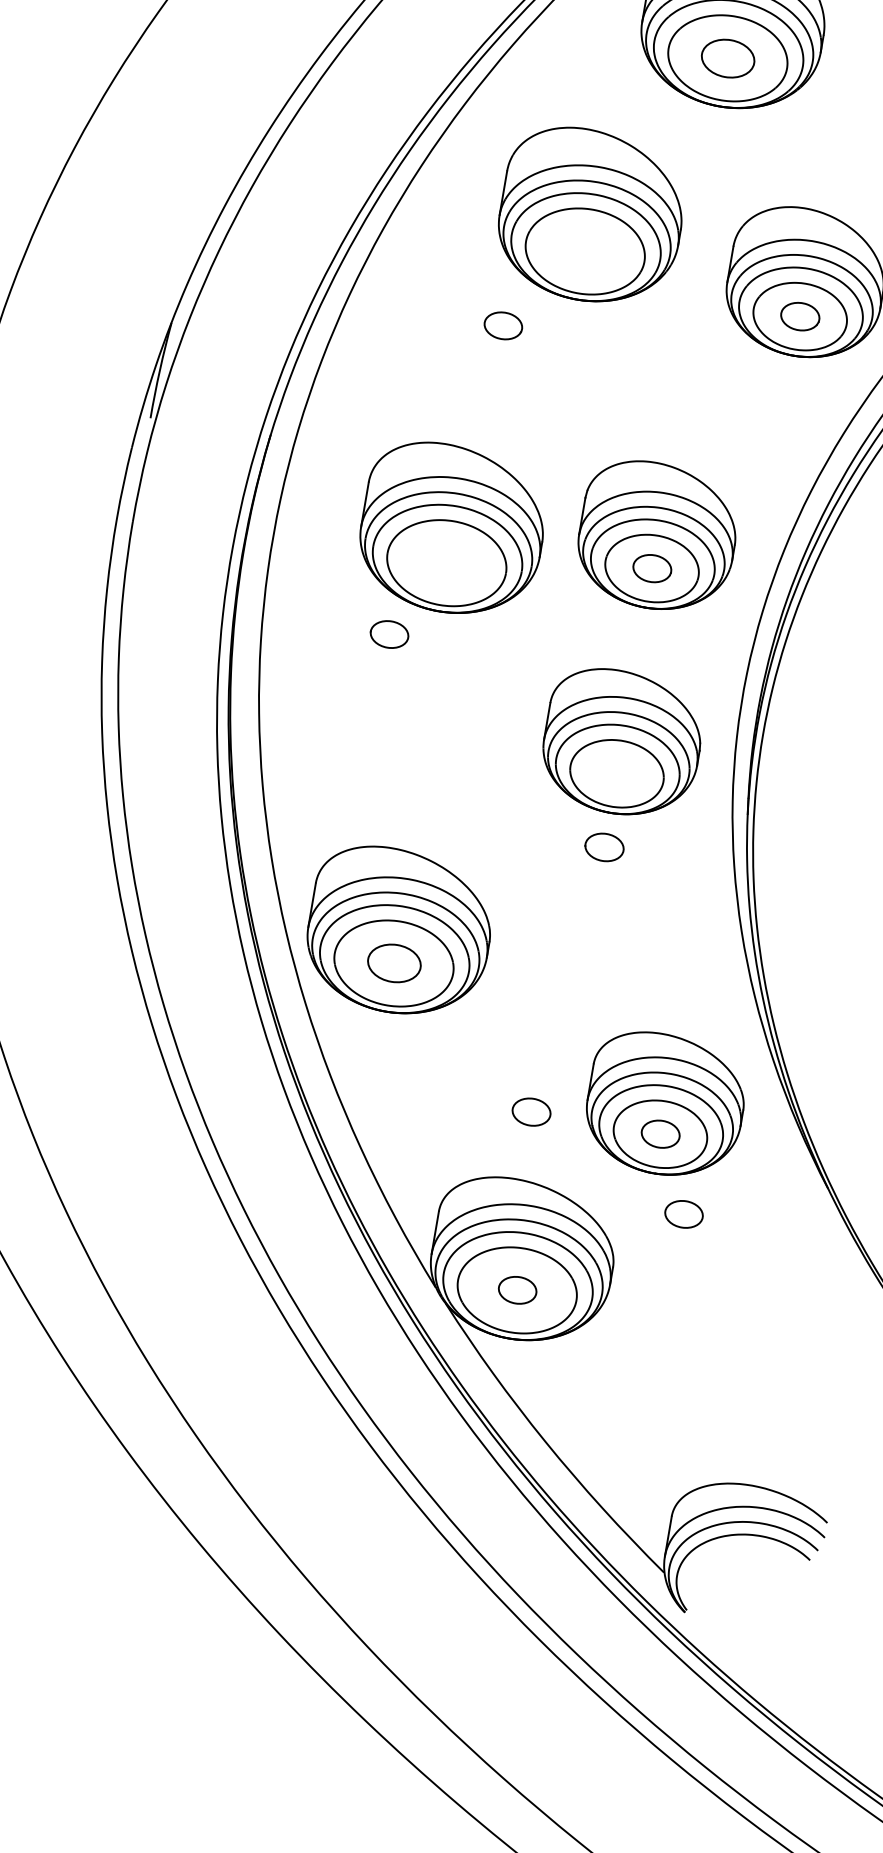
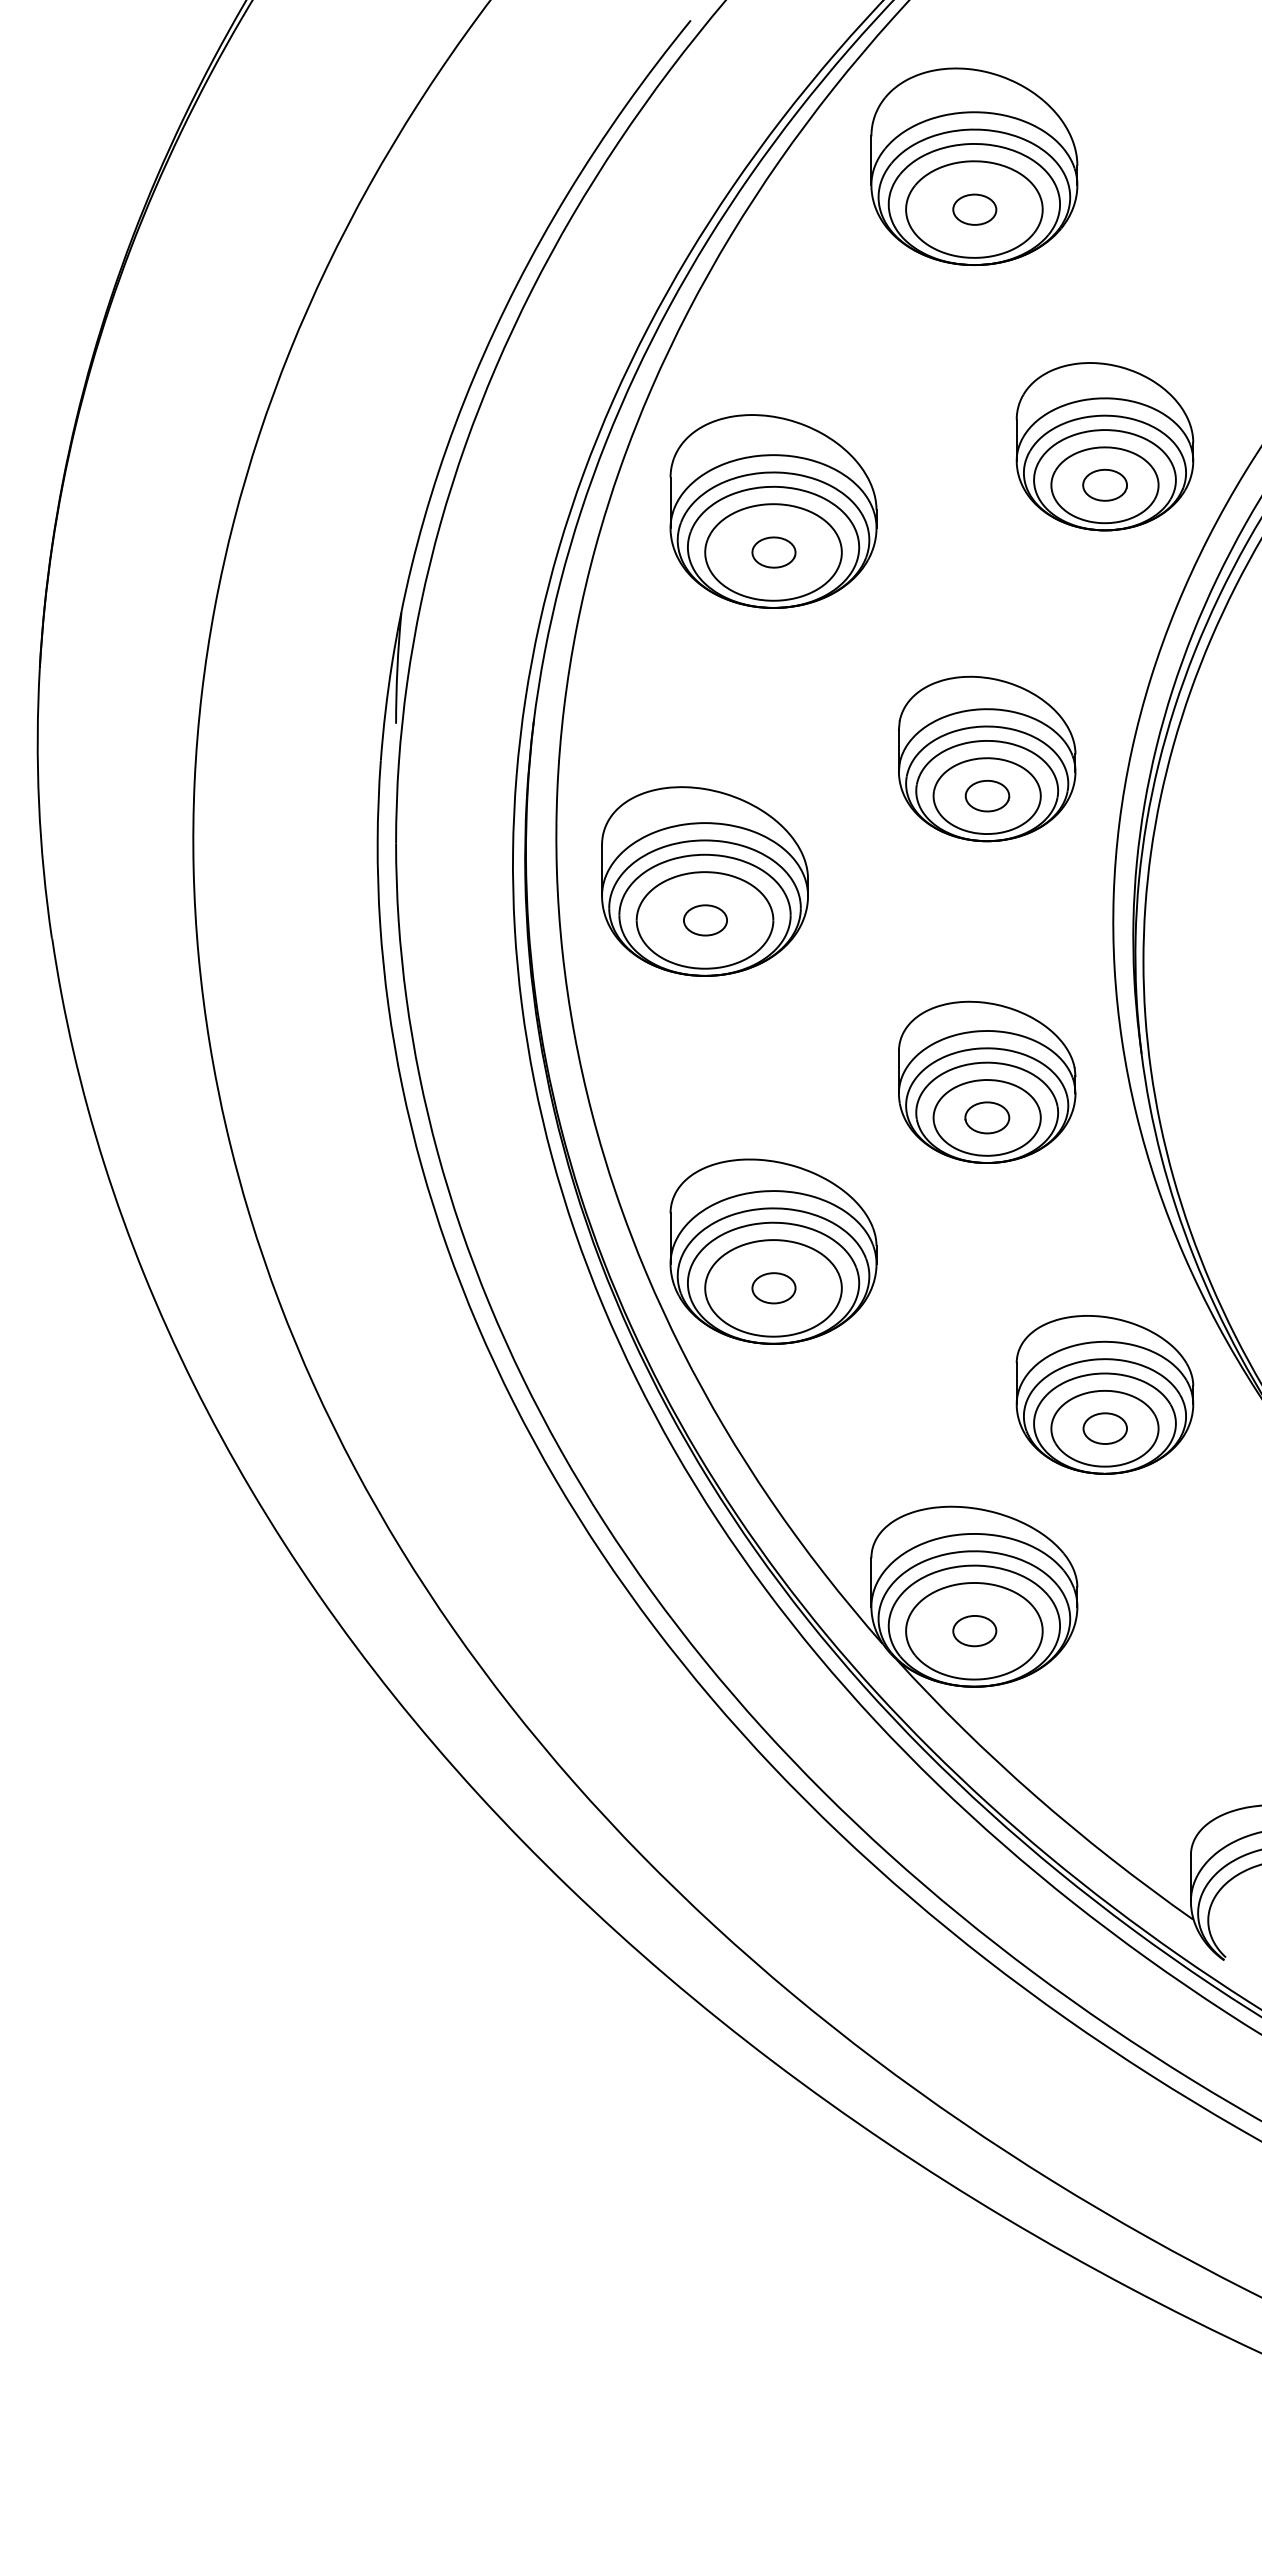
part: (727, 58) -> (974, 209), size x0.71
part: (591, 215) -> (773, 511), moved
part: (452, 529) -> (704, 881), moved
part: (622, 742) -> (987, 1081), moved
part: (393, 963) -> (773, 1288), size x0.71
part: (530, 1111) -> (955, 1428), removed
part: (683, 1214) -> (1146, 1514), removed

